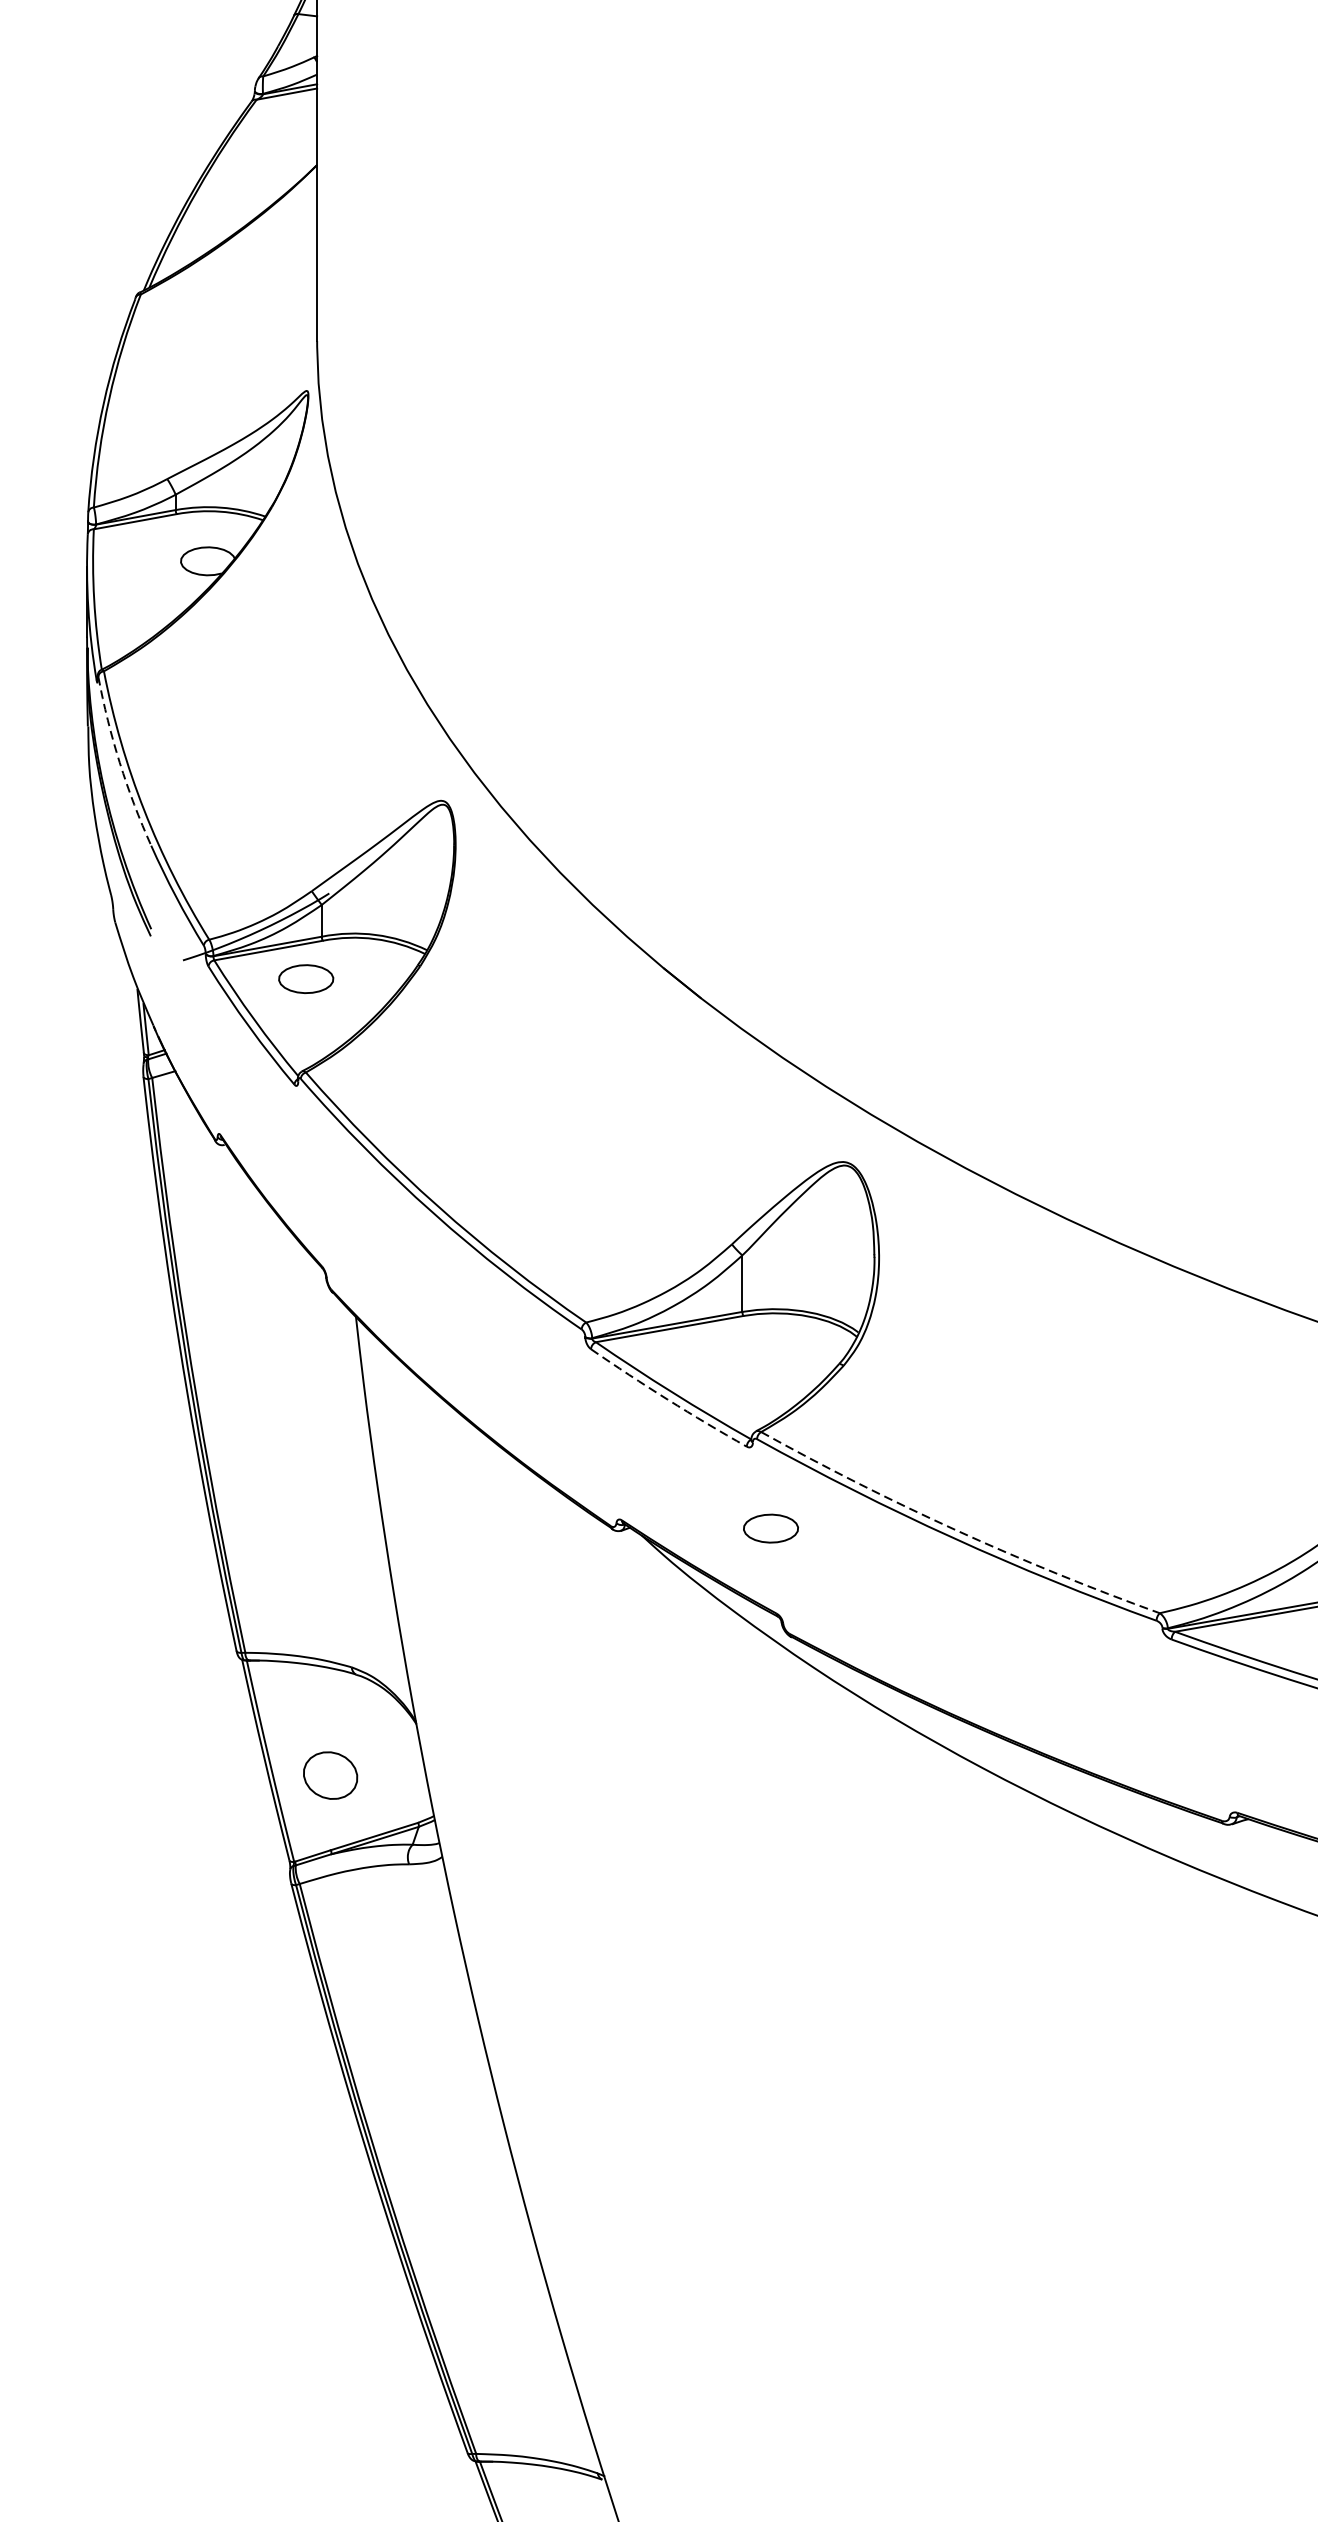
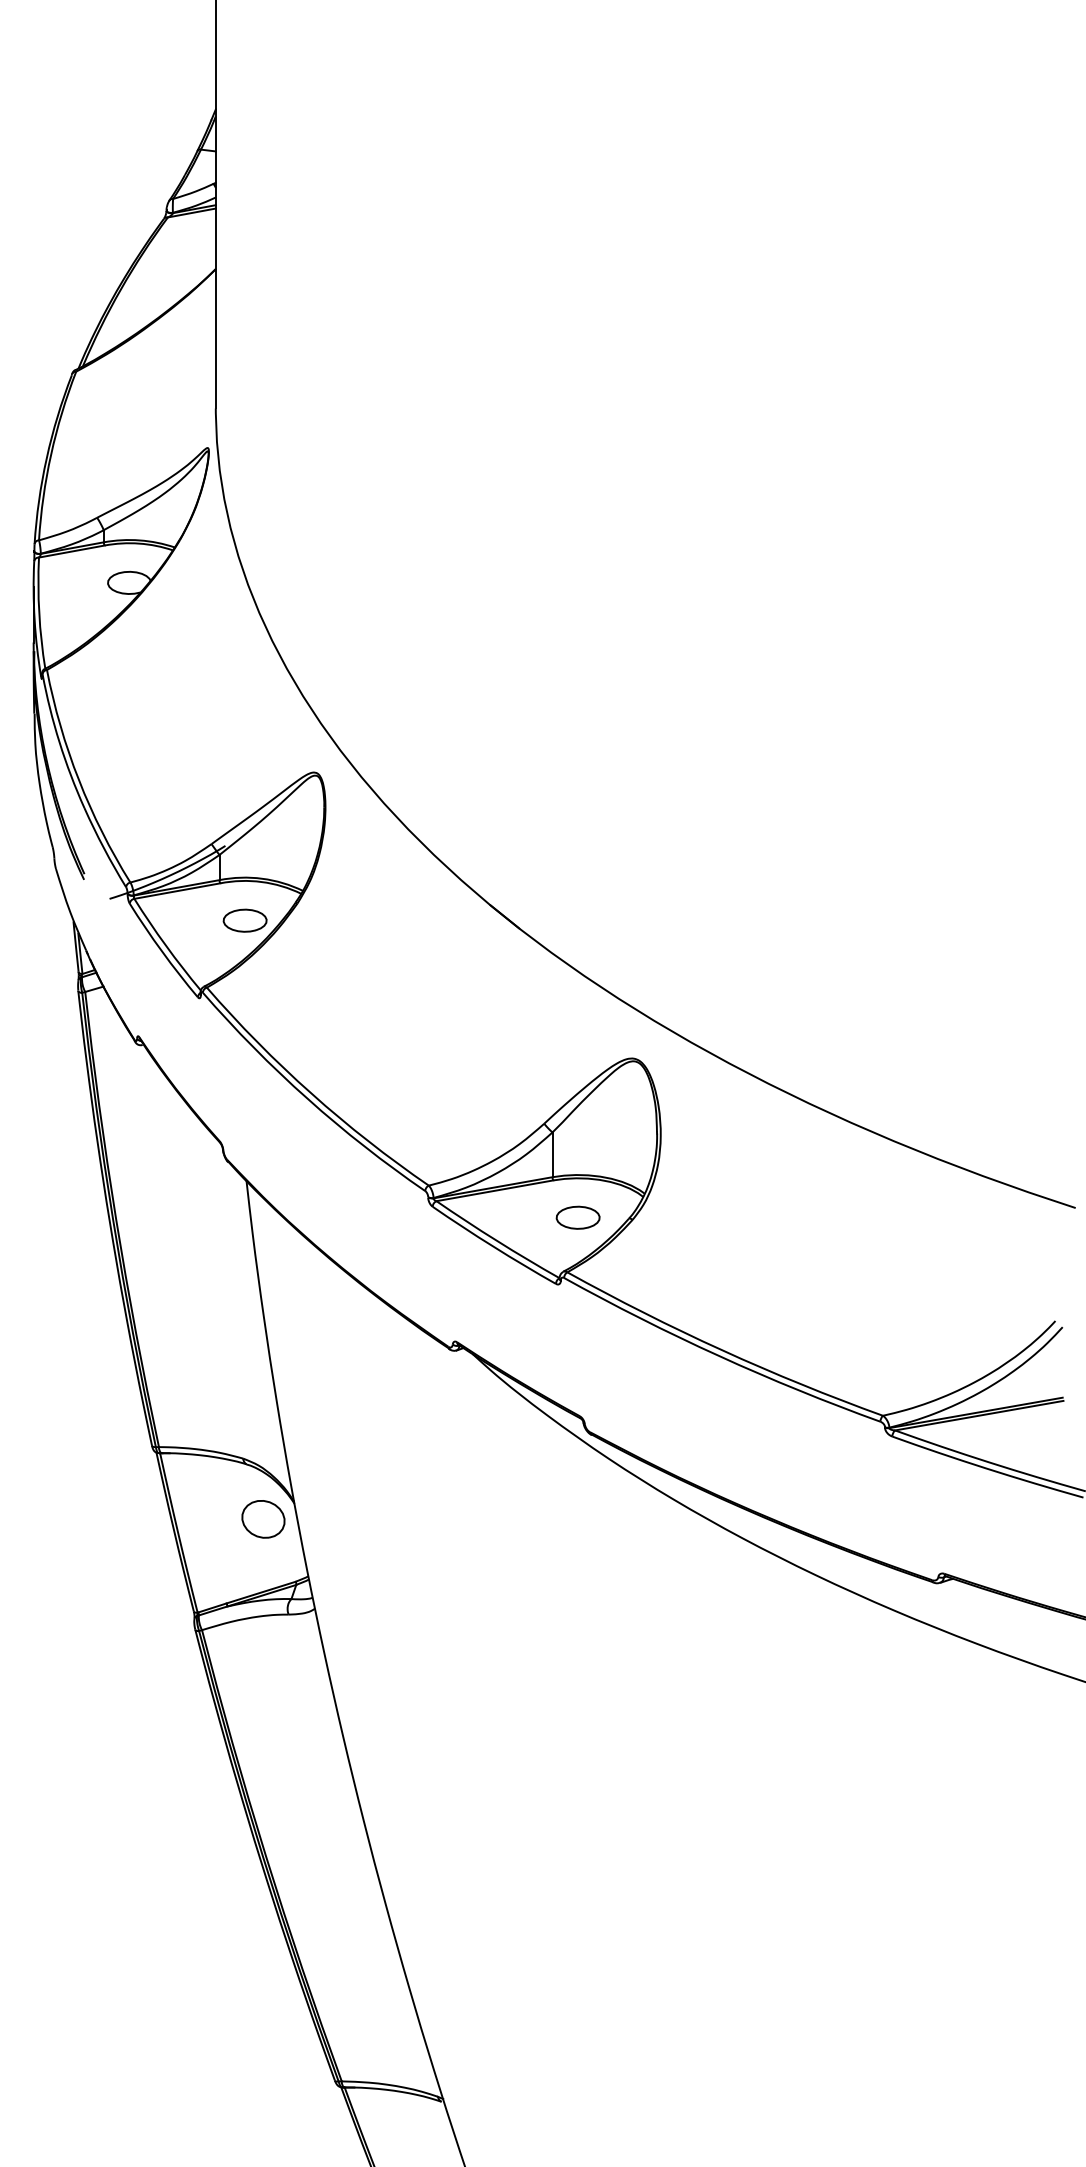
arc: (119, 762) -> (59, 742), dashed -> solid
part: (305, 978) -> (244, 920), moved
arc: (667, 1399) -> (493, 1246), dashed -> solid
part: (770, 1528) -> (577, 1217), moved
arc: (957, 1530) -> (722, 1350), dashed -> solid
part: (330, 1775) -> (263, 1519), moved

